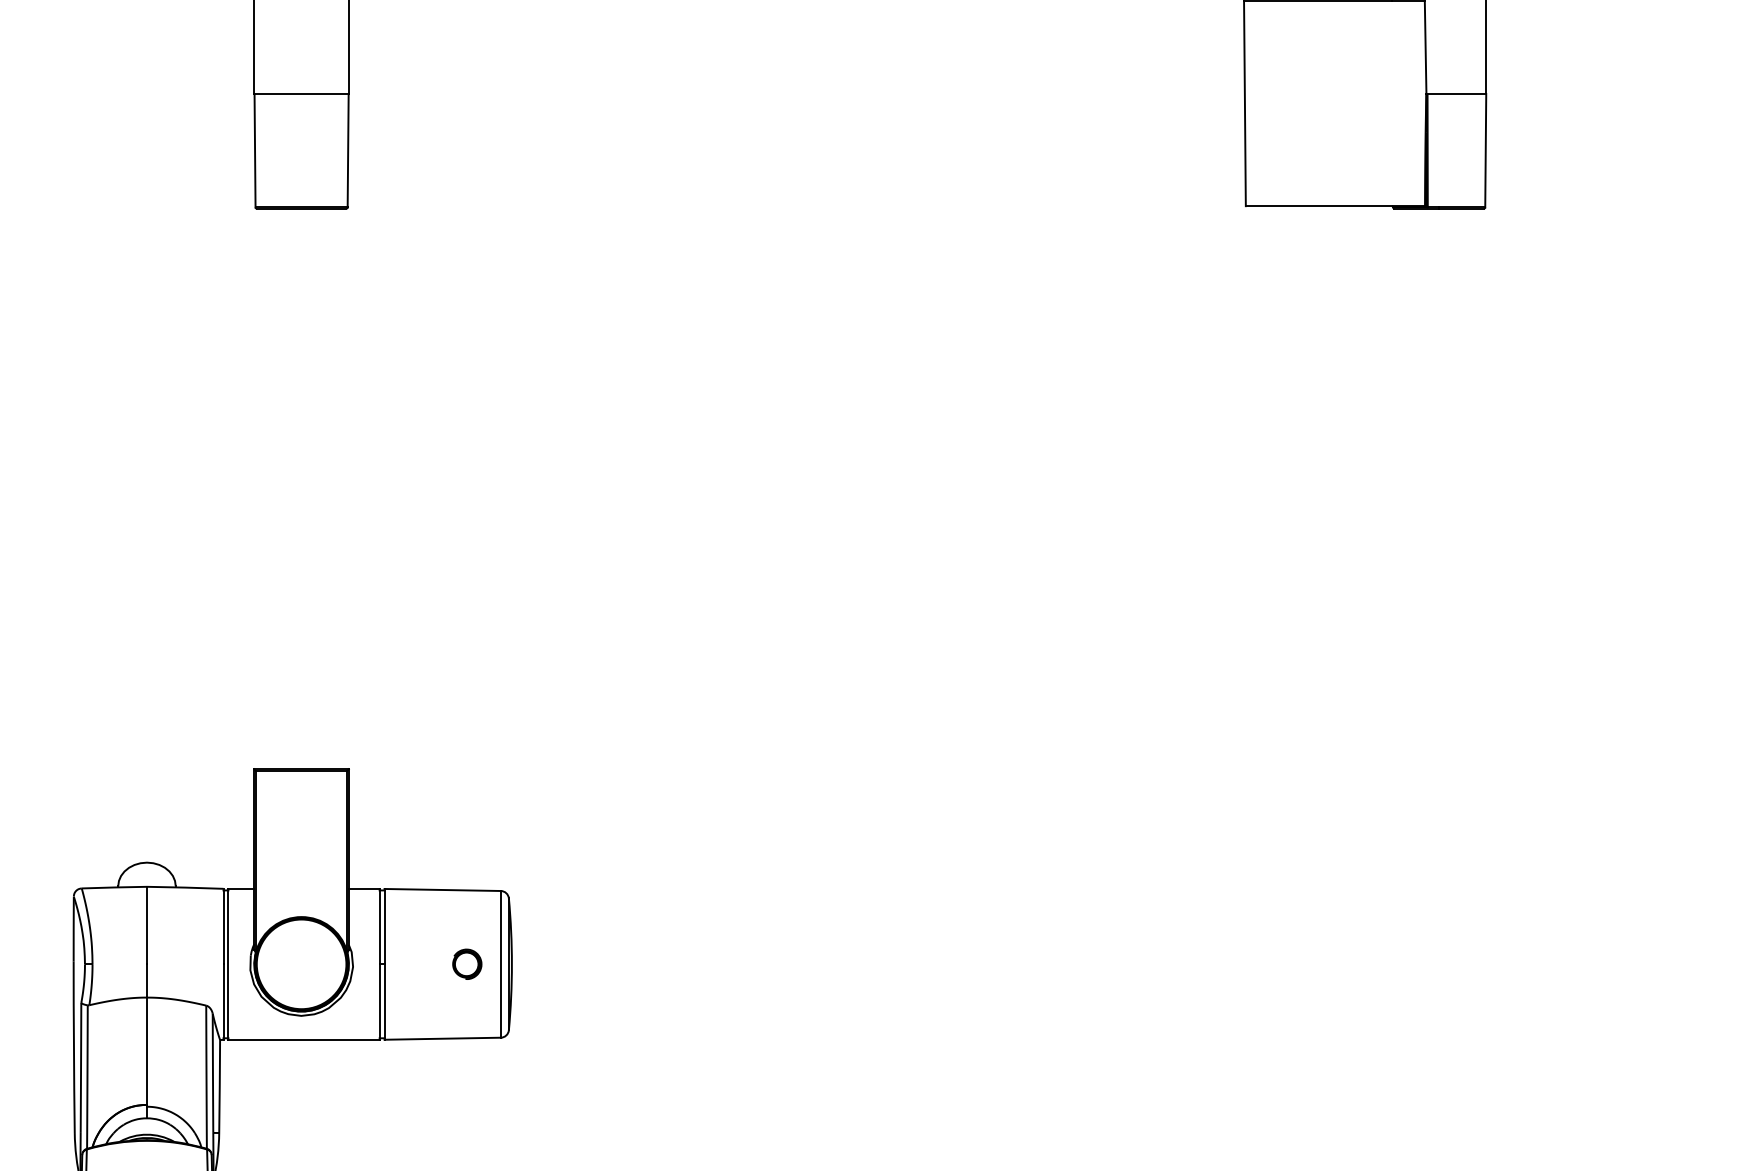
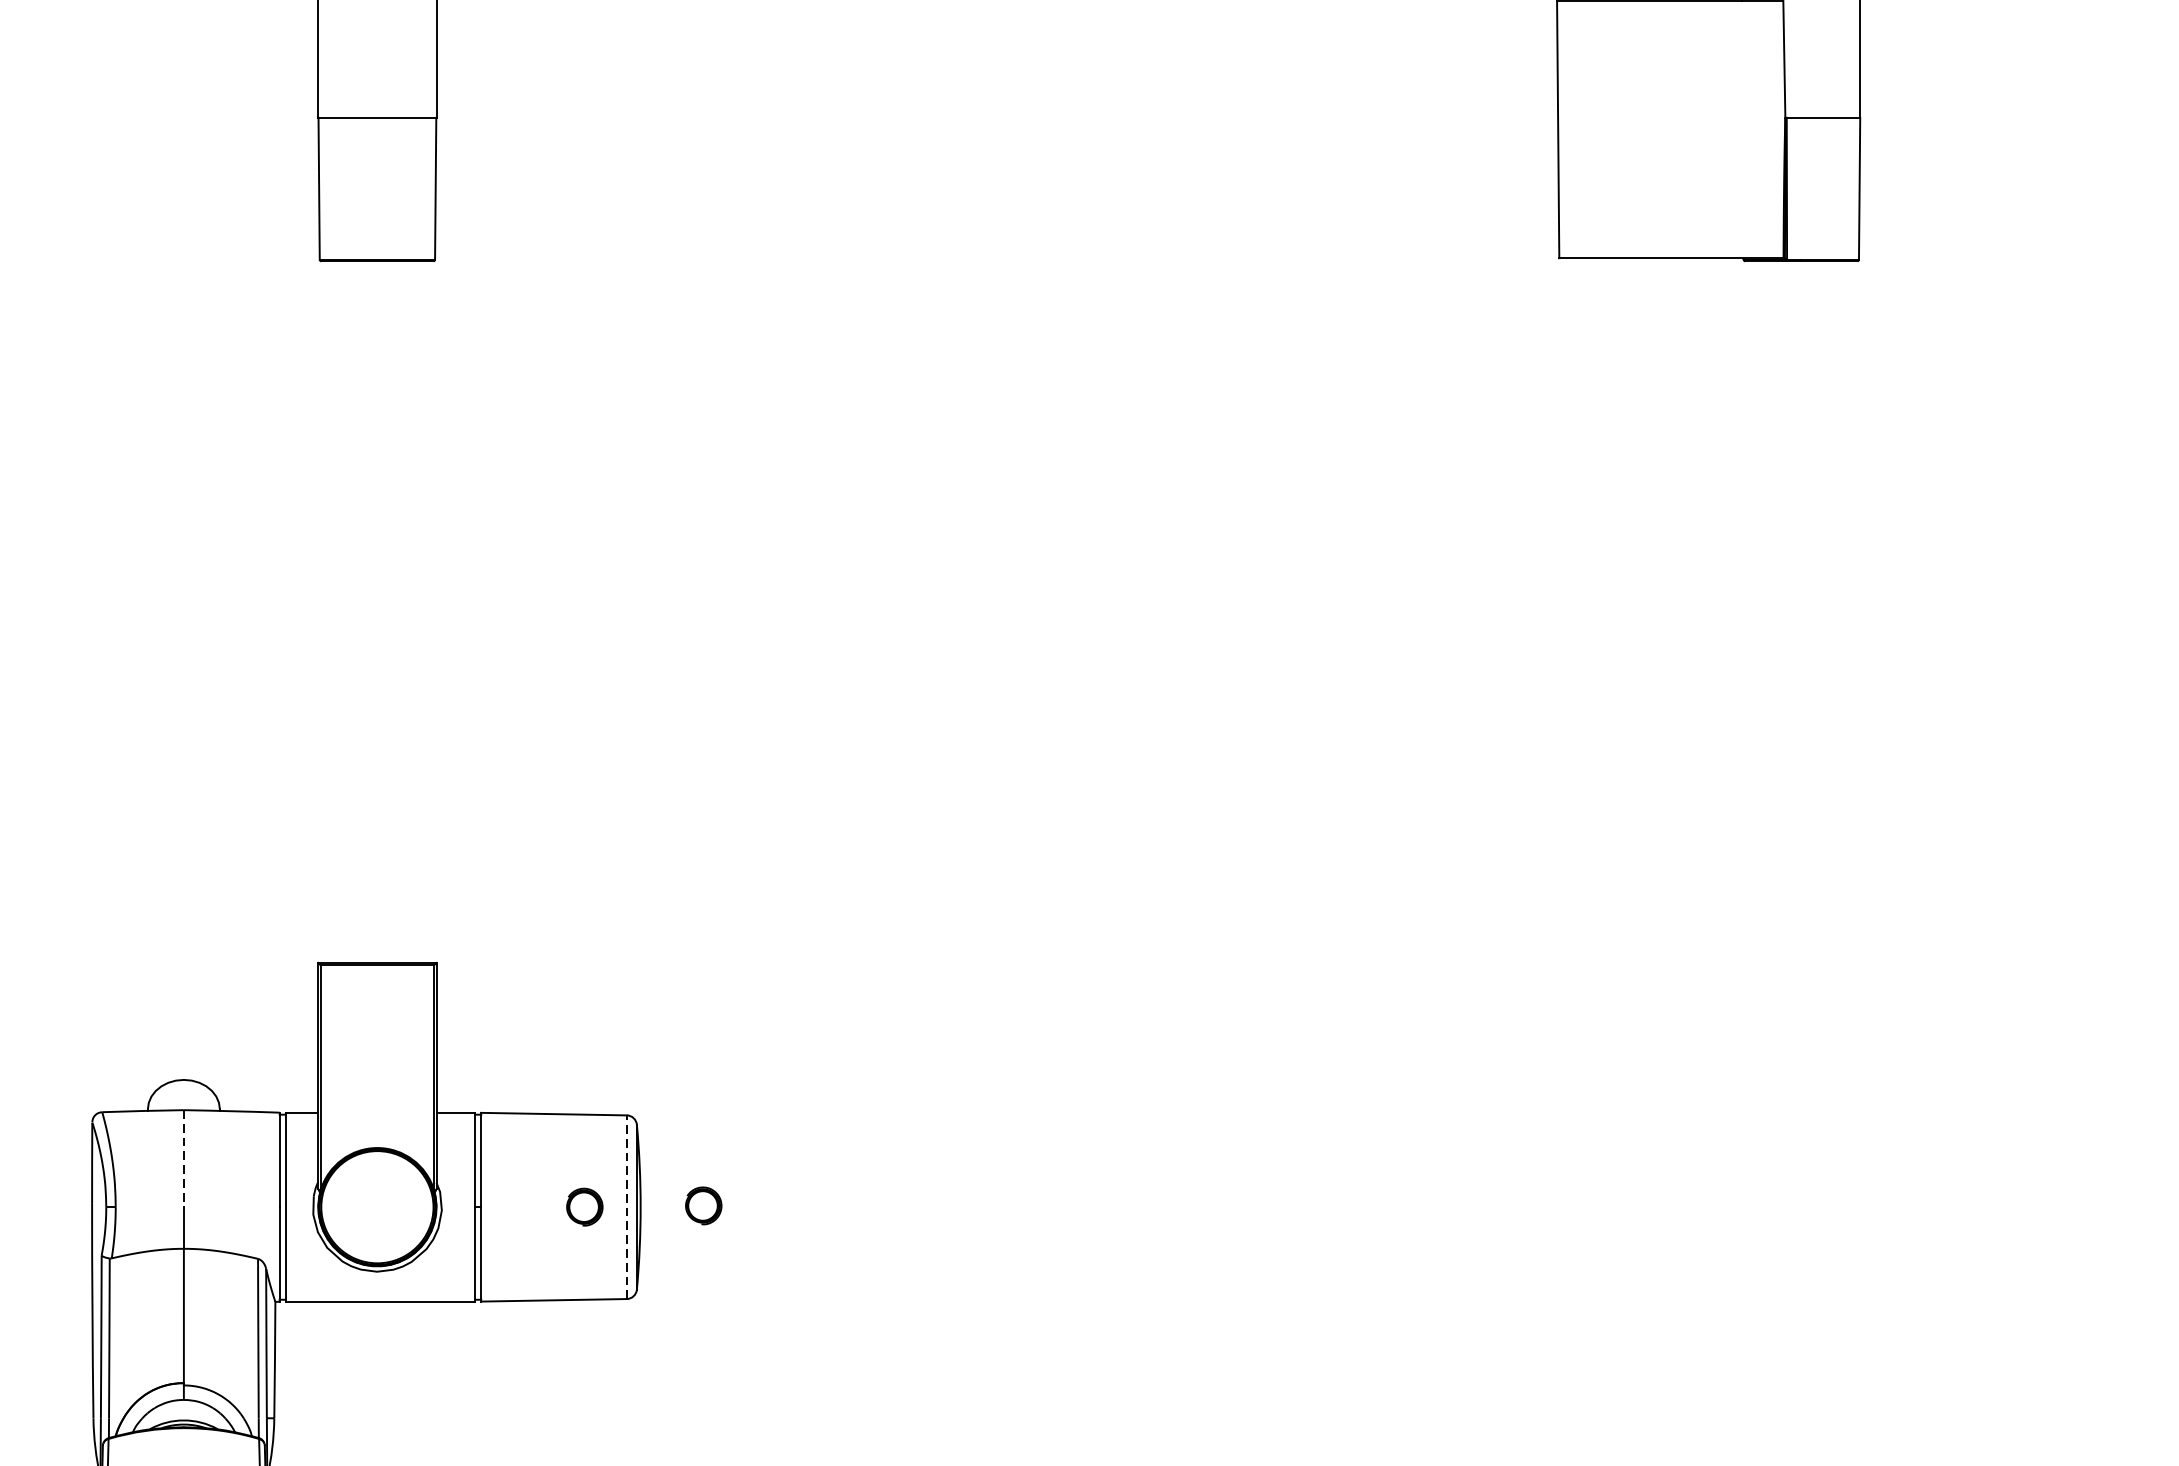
line: (147, 925) -> (184, 1158), solid -> dashed
part: (562, 962) -> (703, 1204), added
line: (500, 963) -> (626, 1206), solid -> dashed

